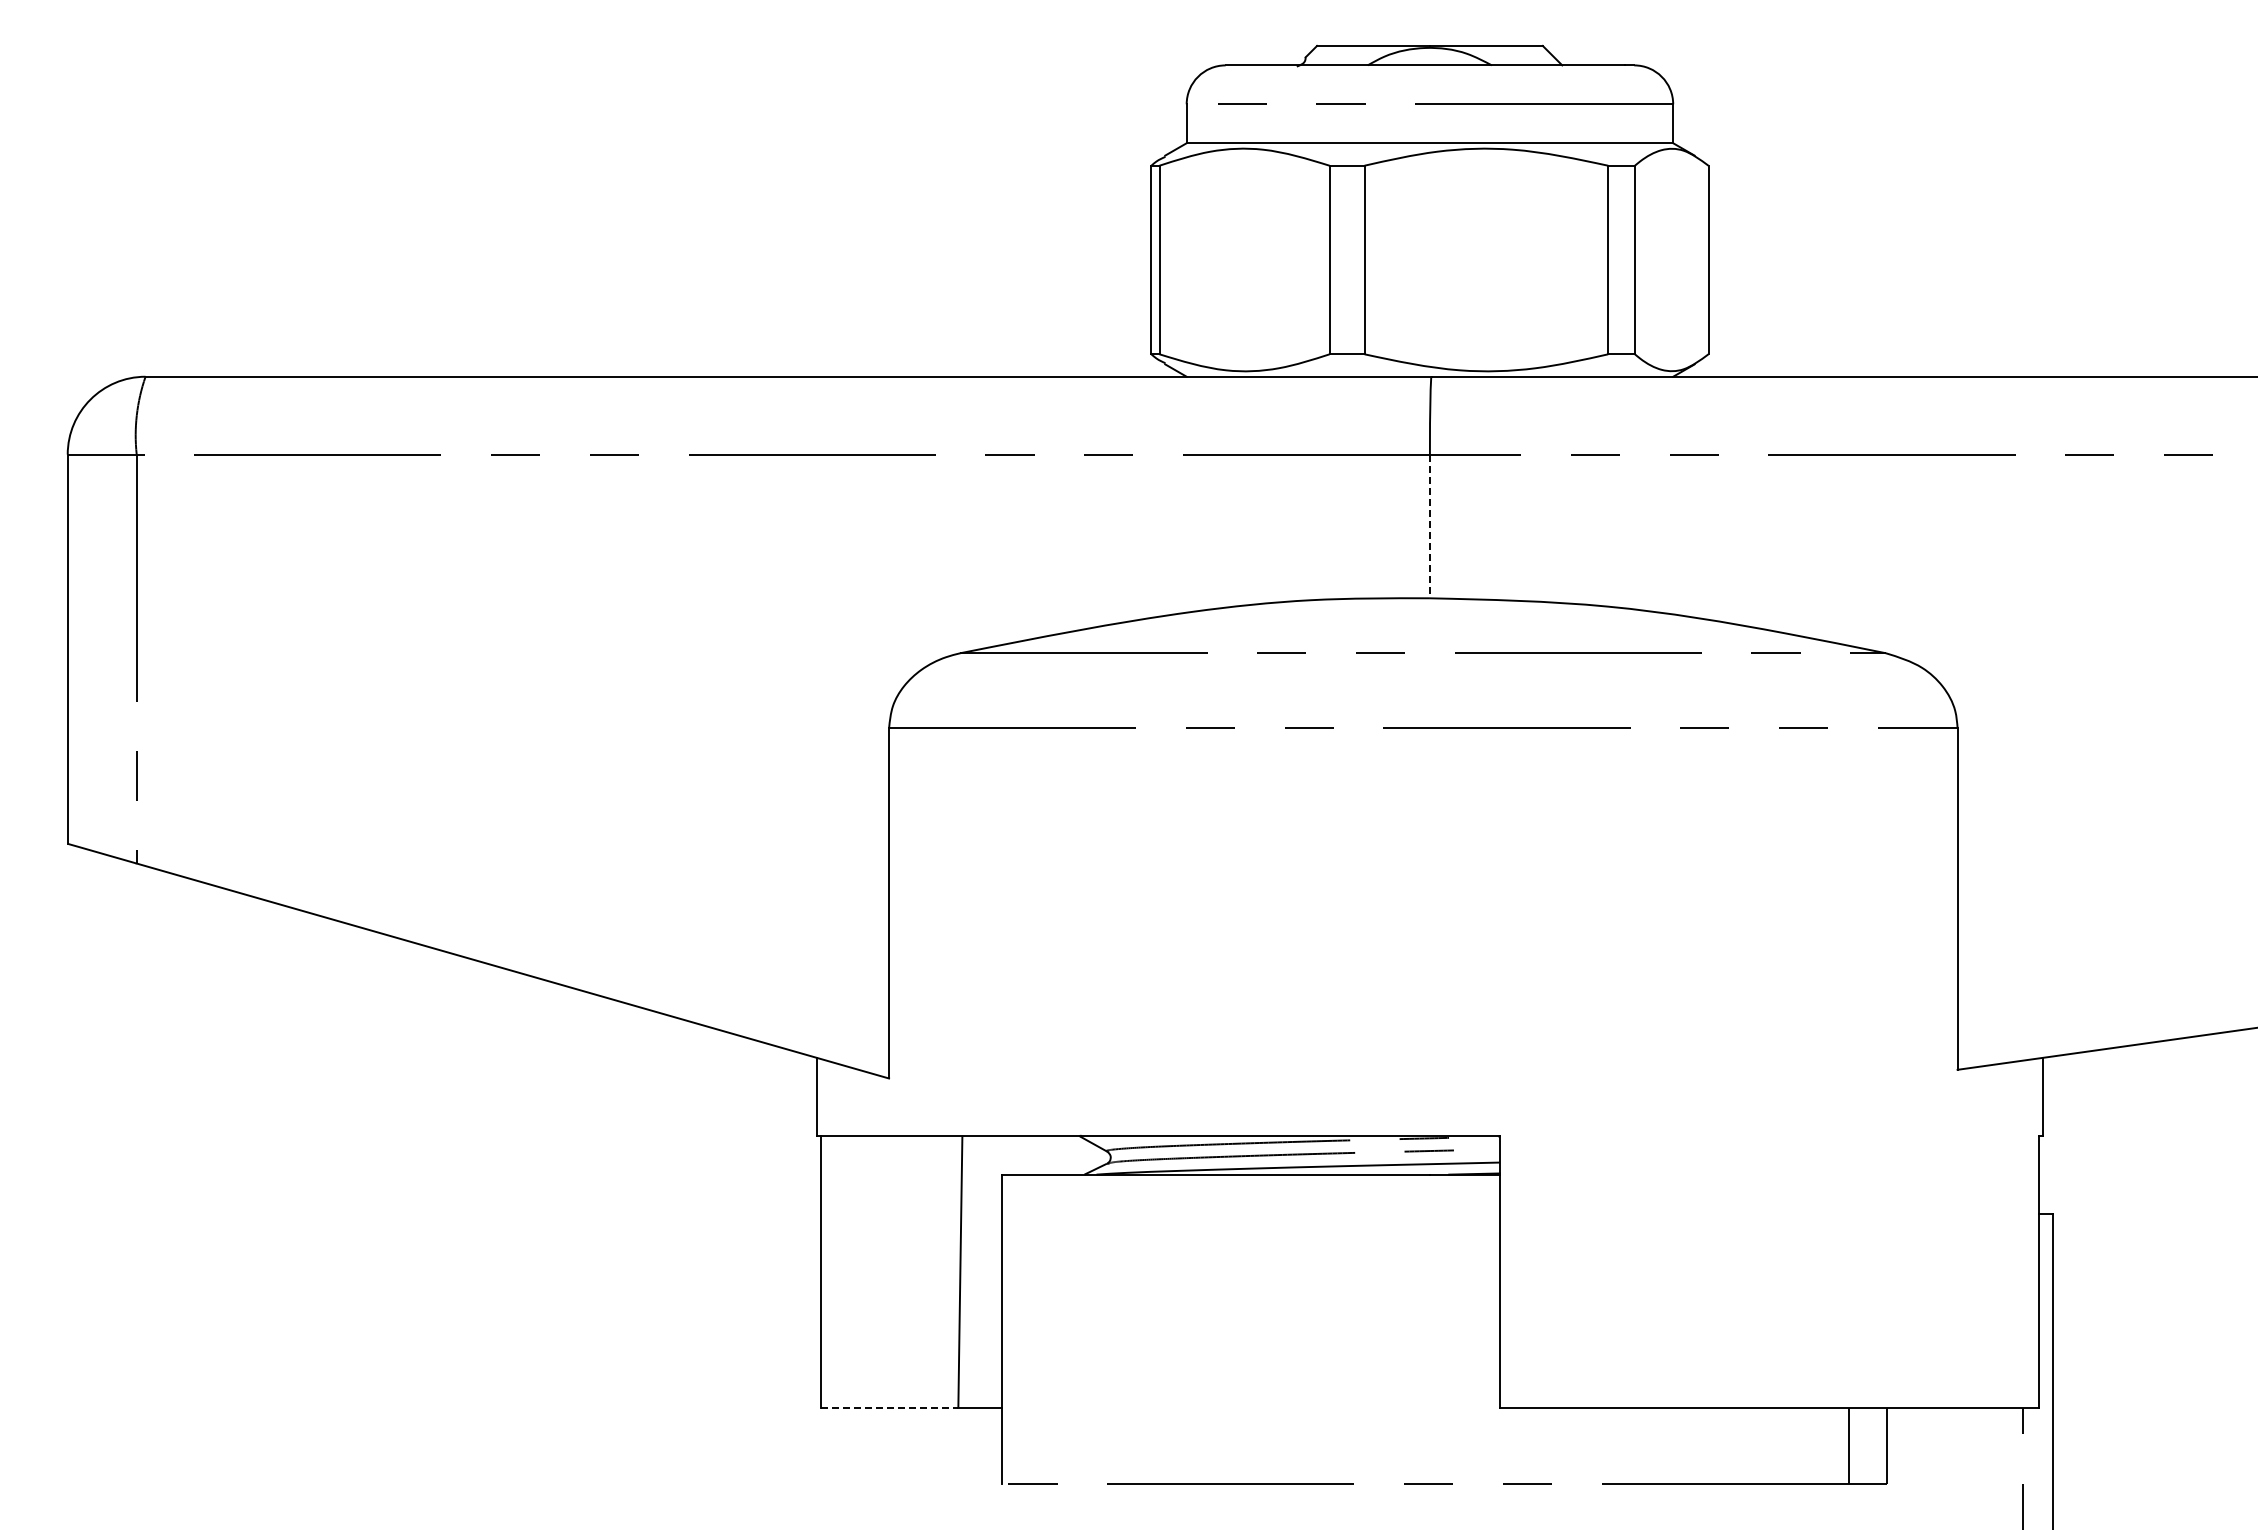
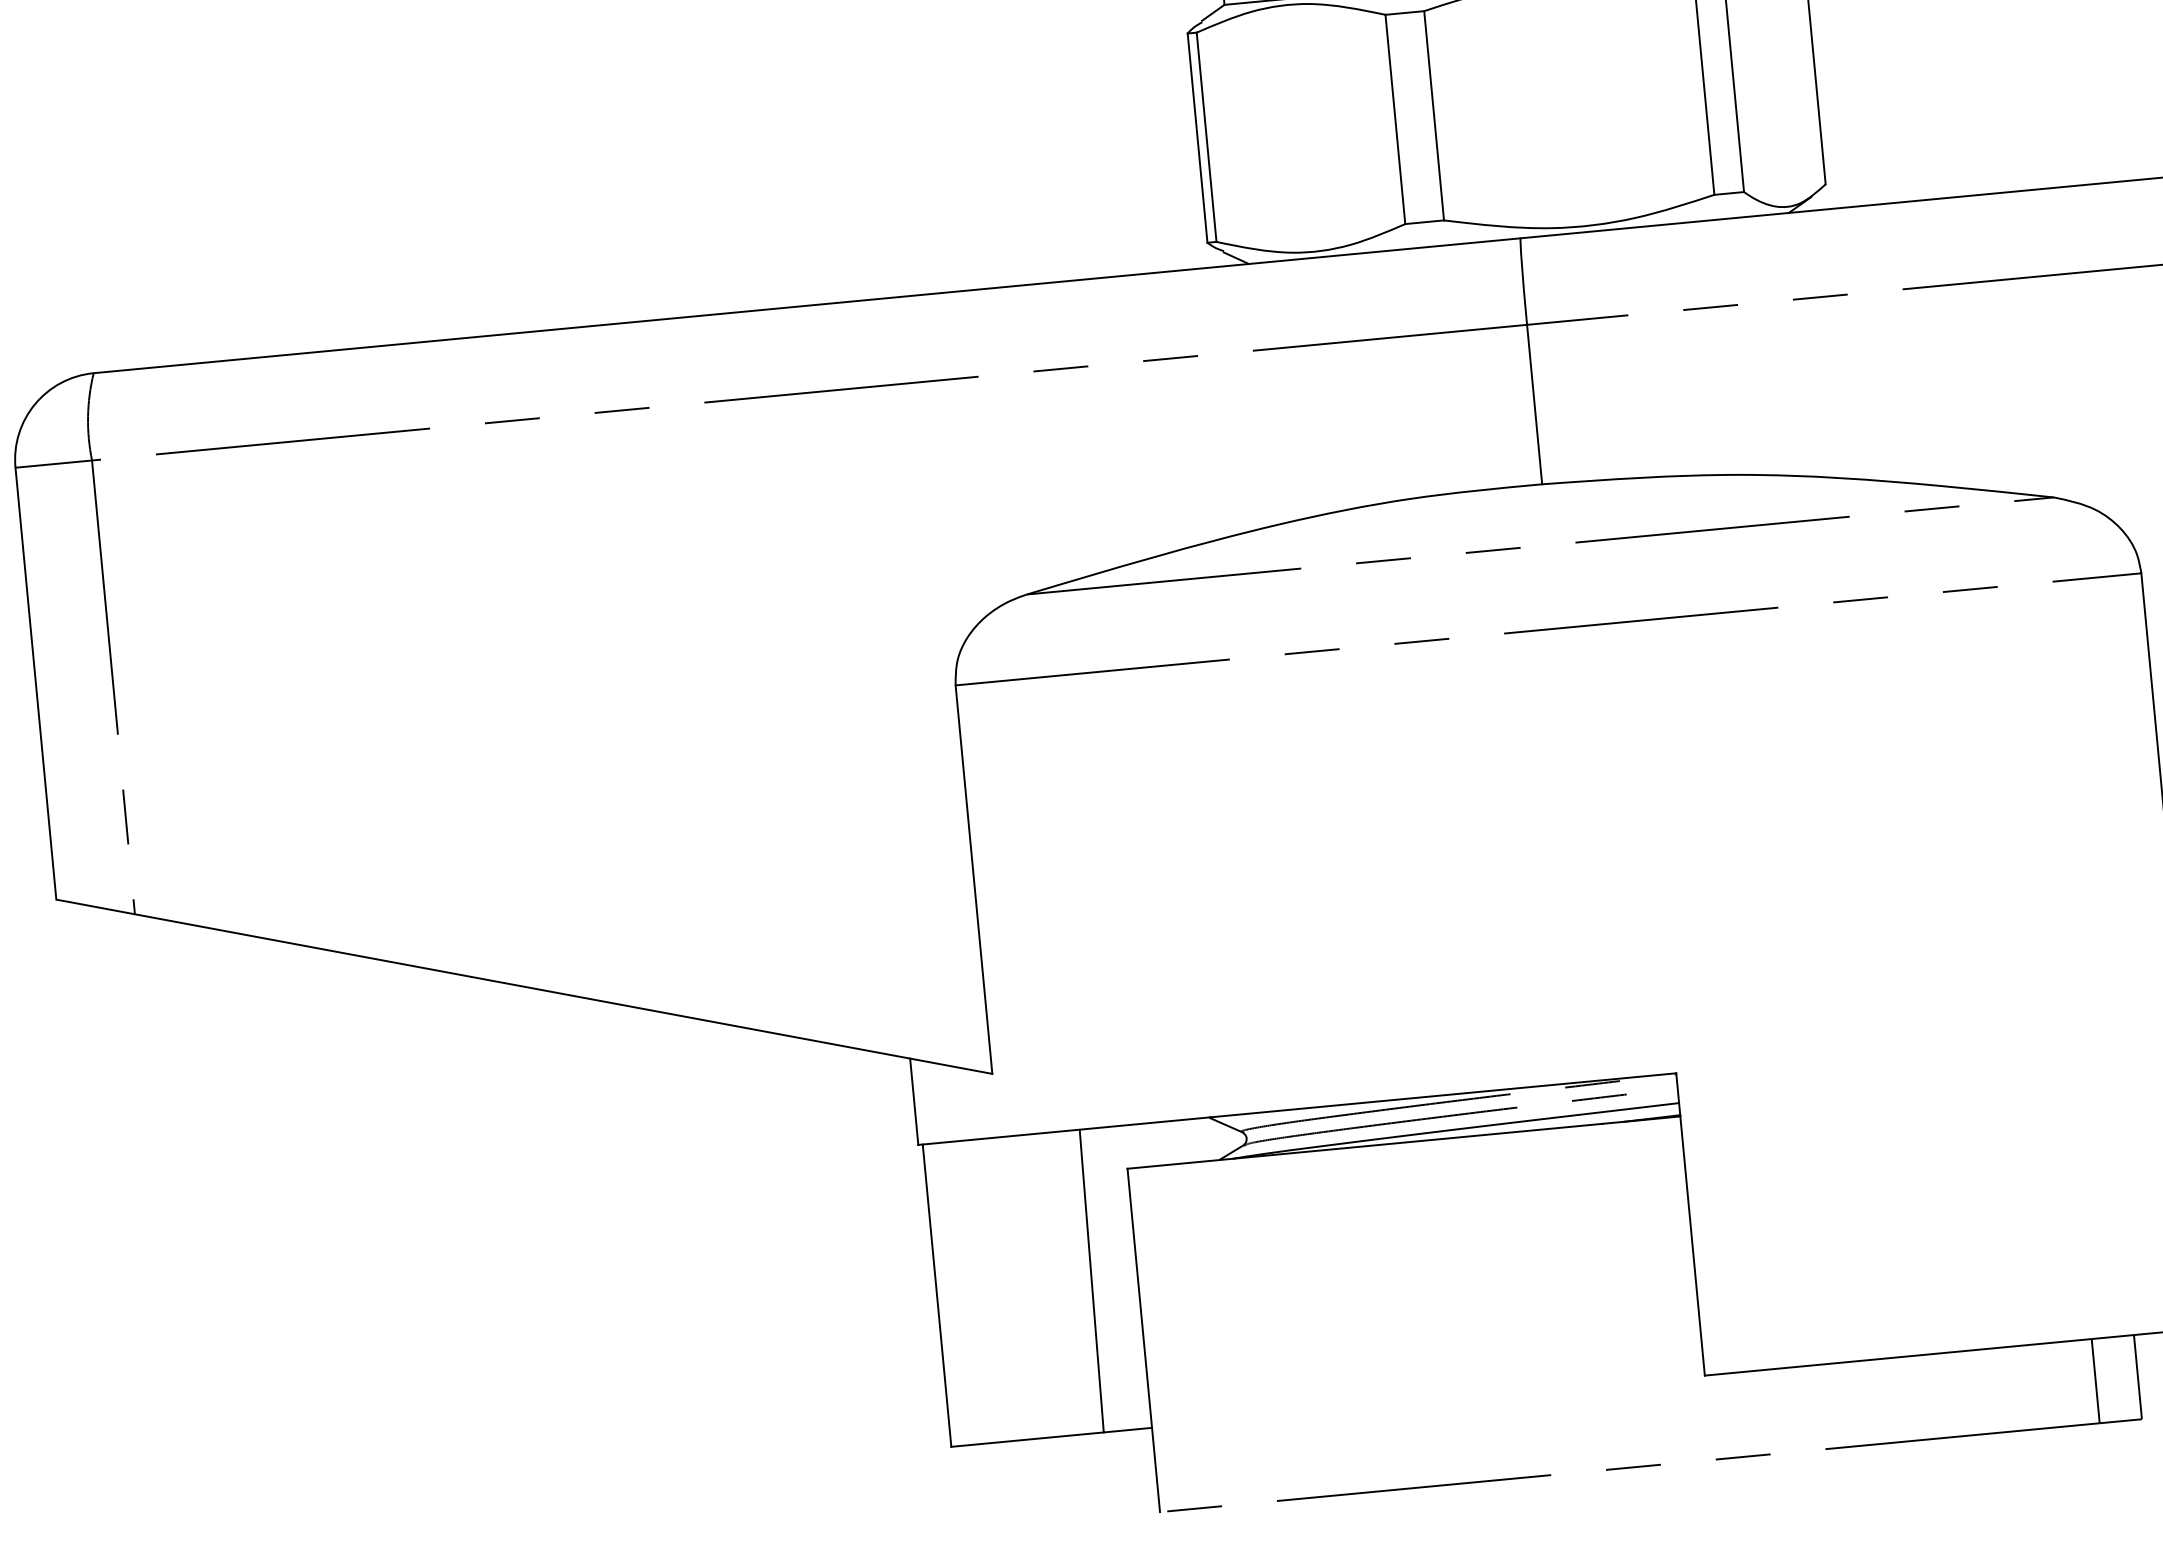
line: (1429, 526) -> (1534, 404), dashed -> solid
line: (889, 1408) -> (1027, 1440), dashed -> solid

